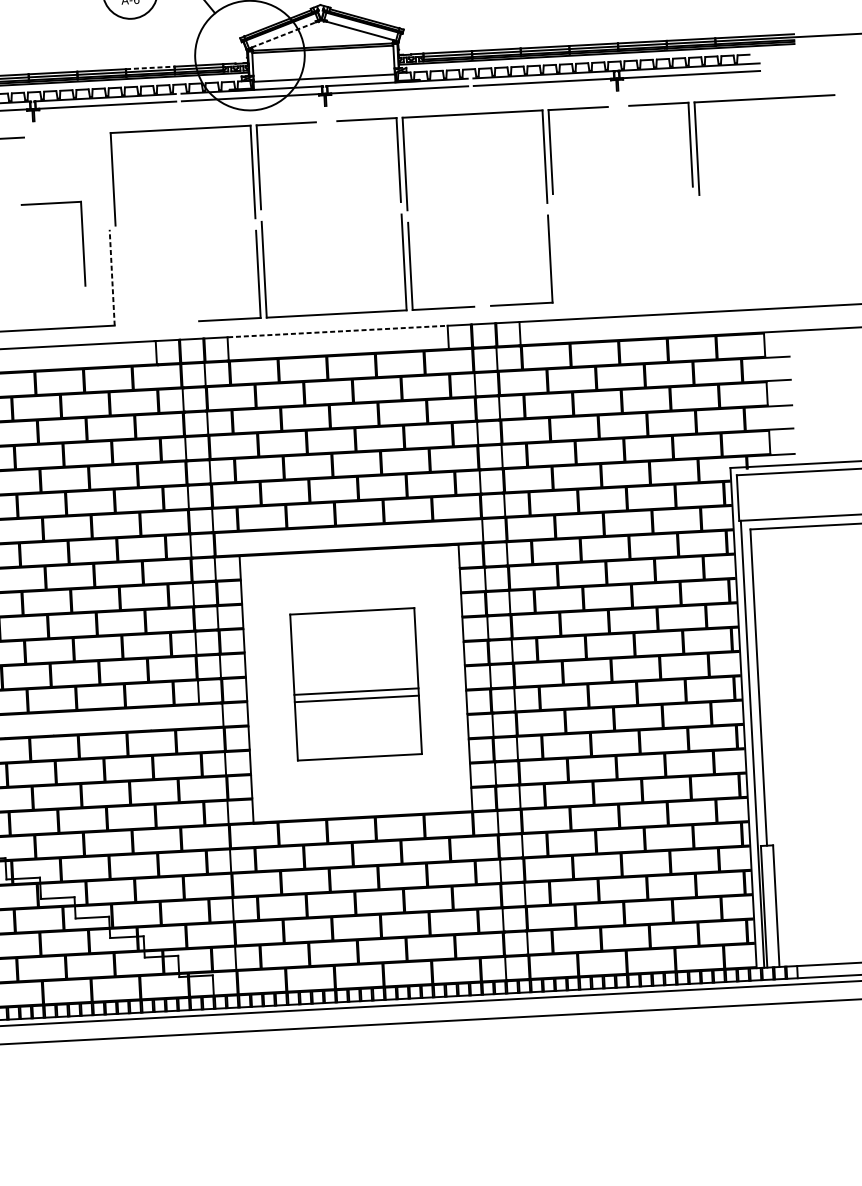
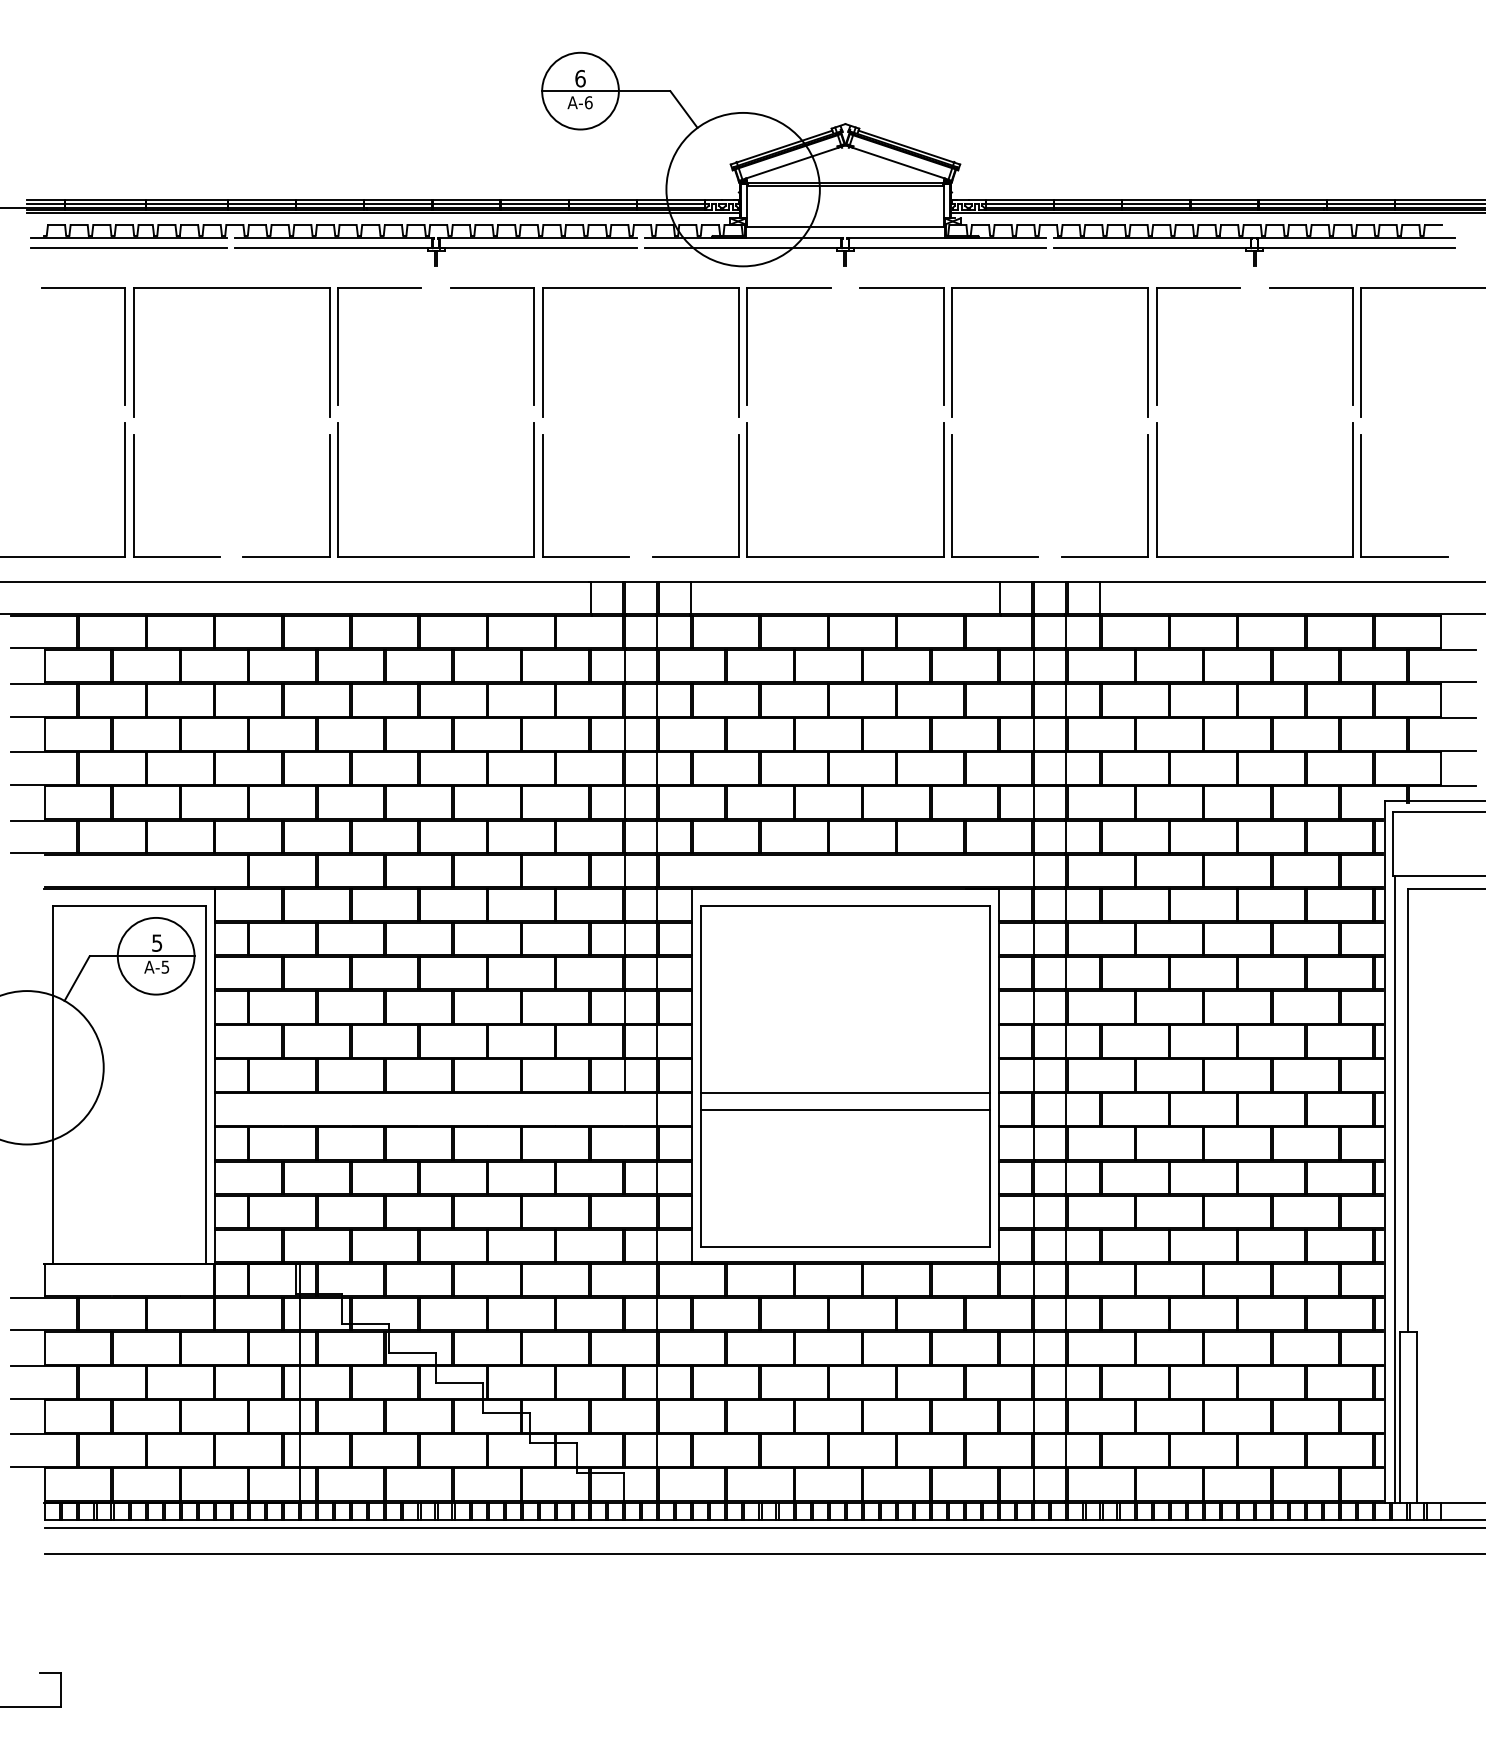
line: (284, 35) -> (792, 163), dashed -> solid
line: (149, 67) -> (602, 199), dashed -> solid
part: (82, 243) -> (533, 346), moved
part: (695, 246) -> (1352, 489), added
line: (112, 277) -> (534, 489), dashed -> solid
part: (118, 281) -> (543, 495), added
line: (337, 331) -> (845, 581), dashed -> solid
part: (356, 684) -> (845, 1076), size x1.67

